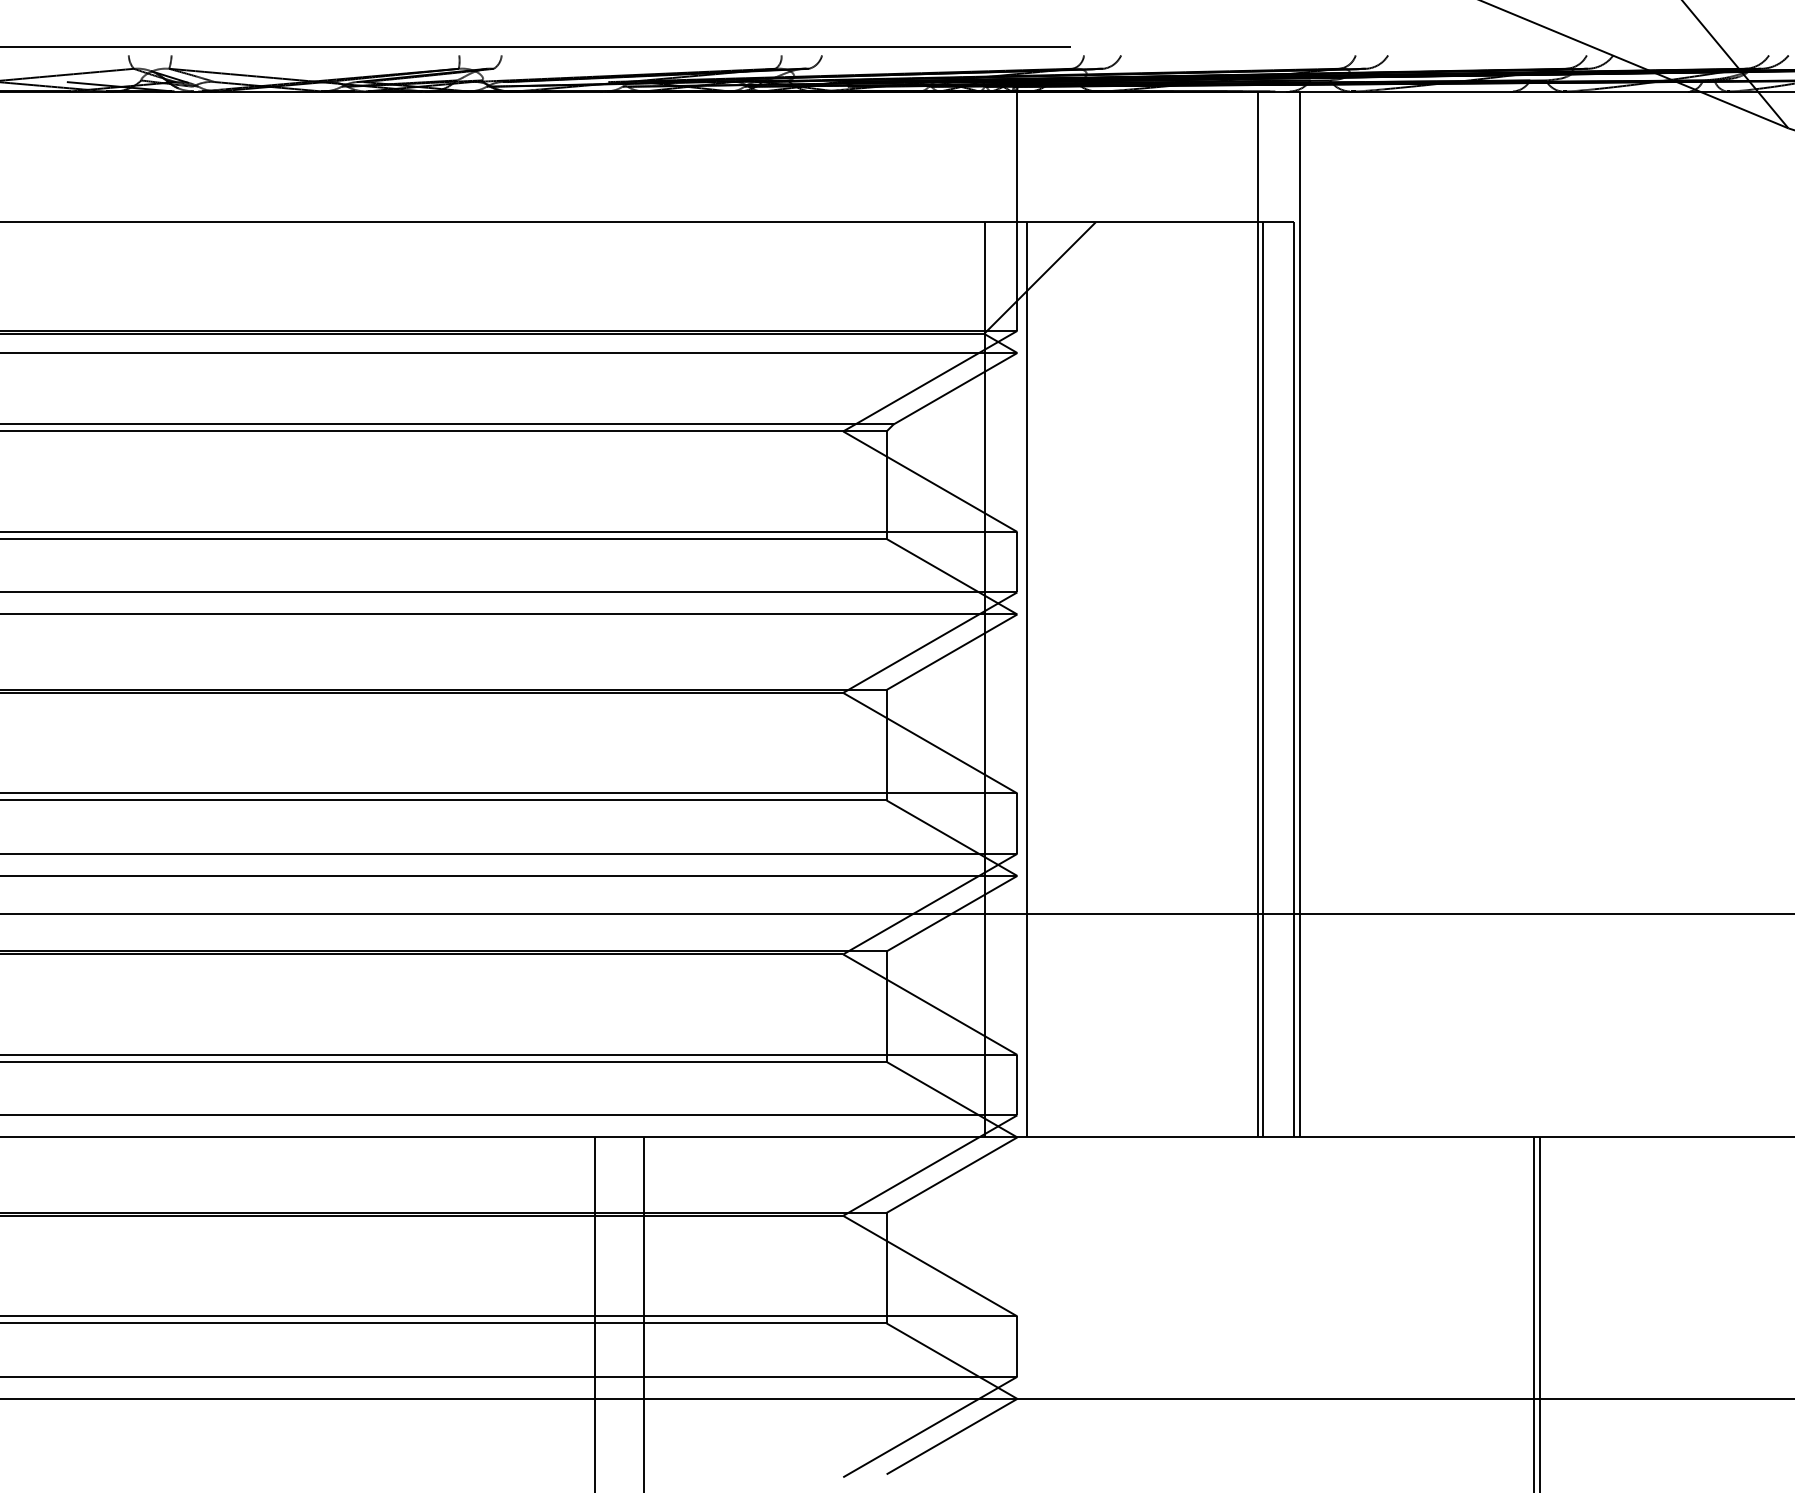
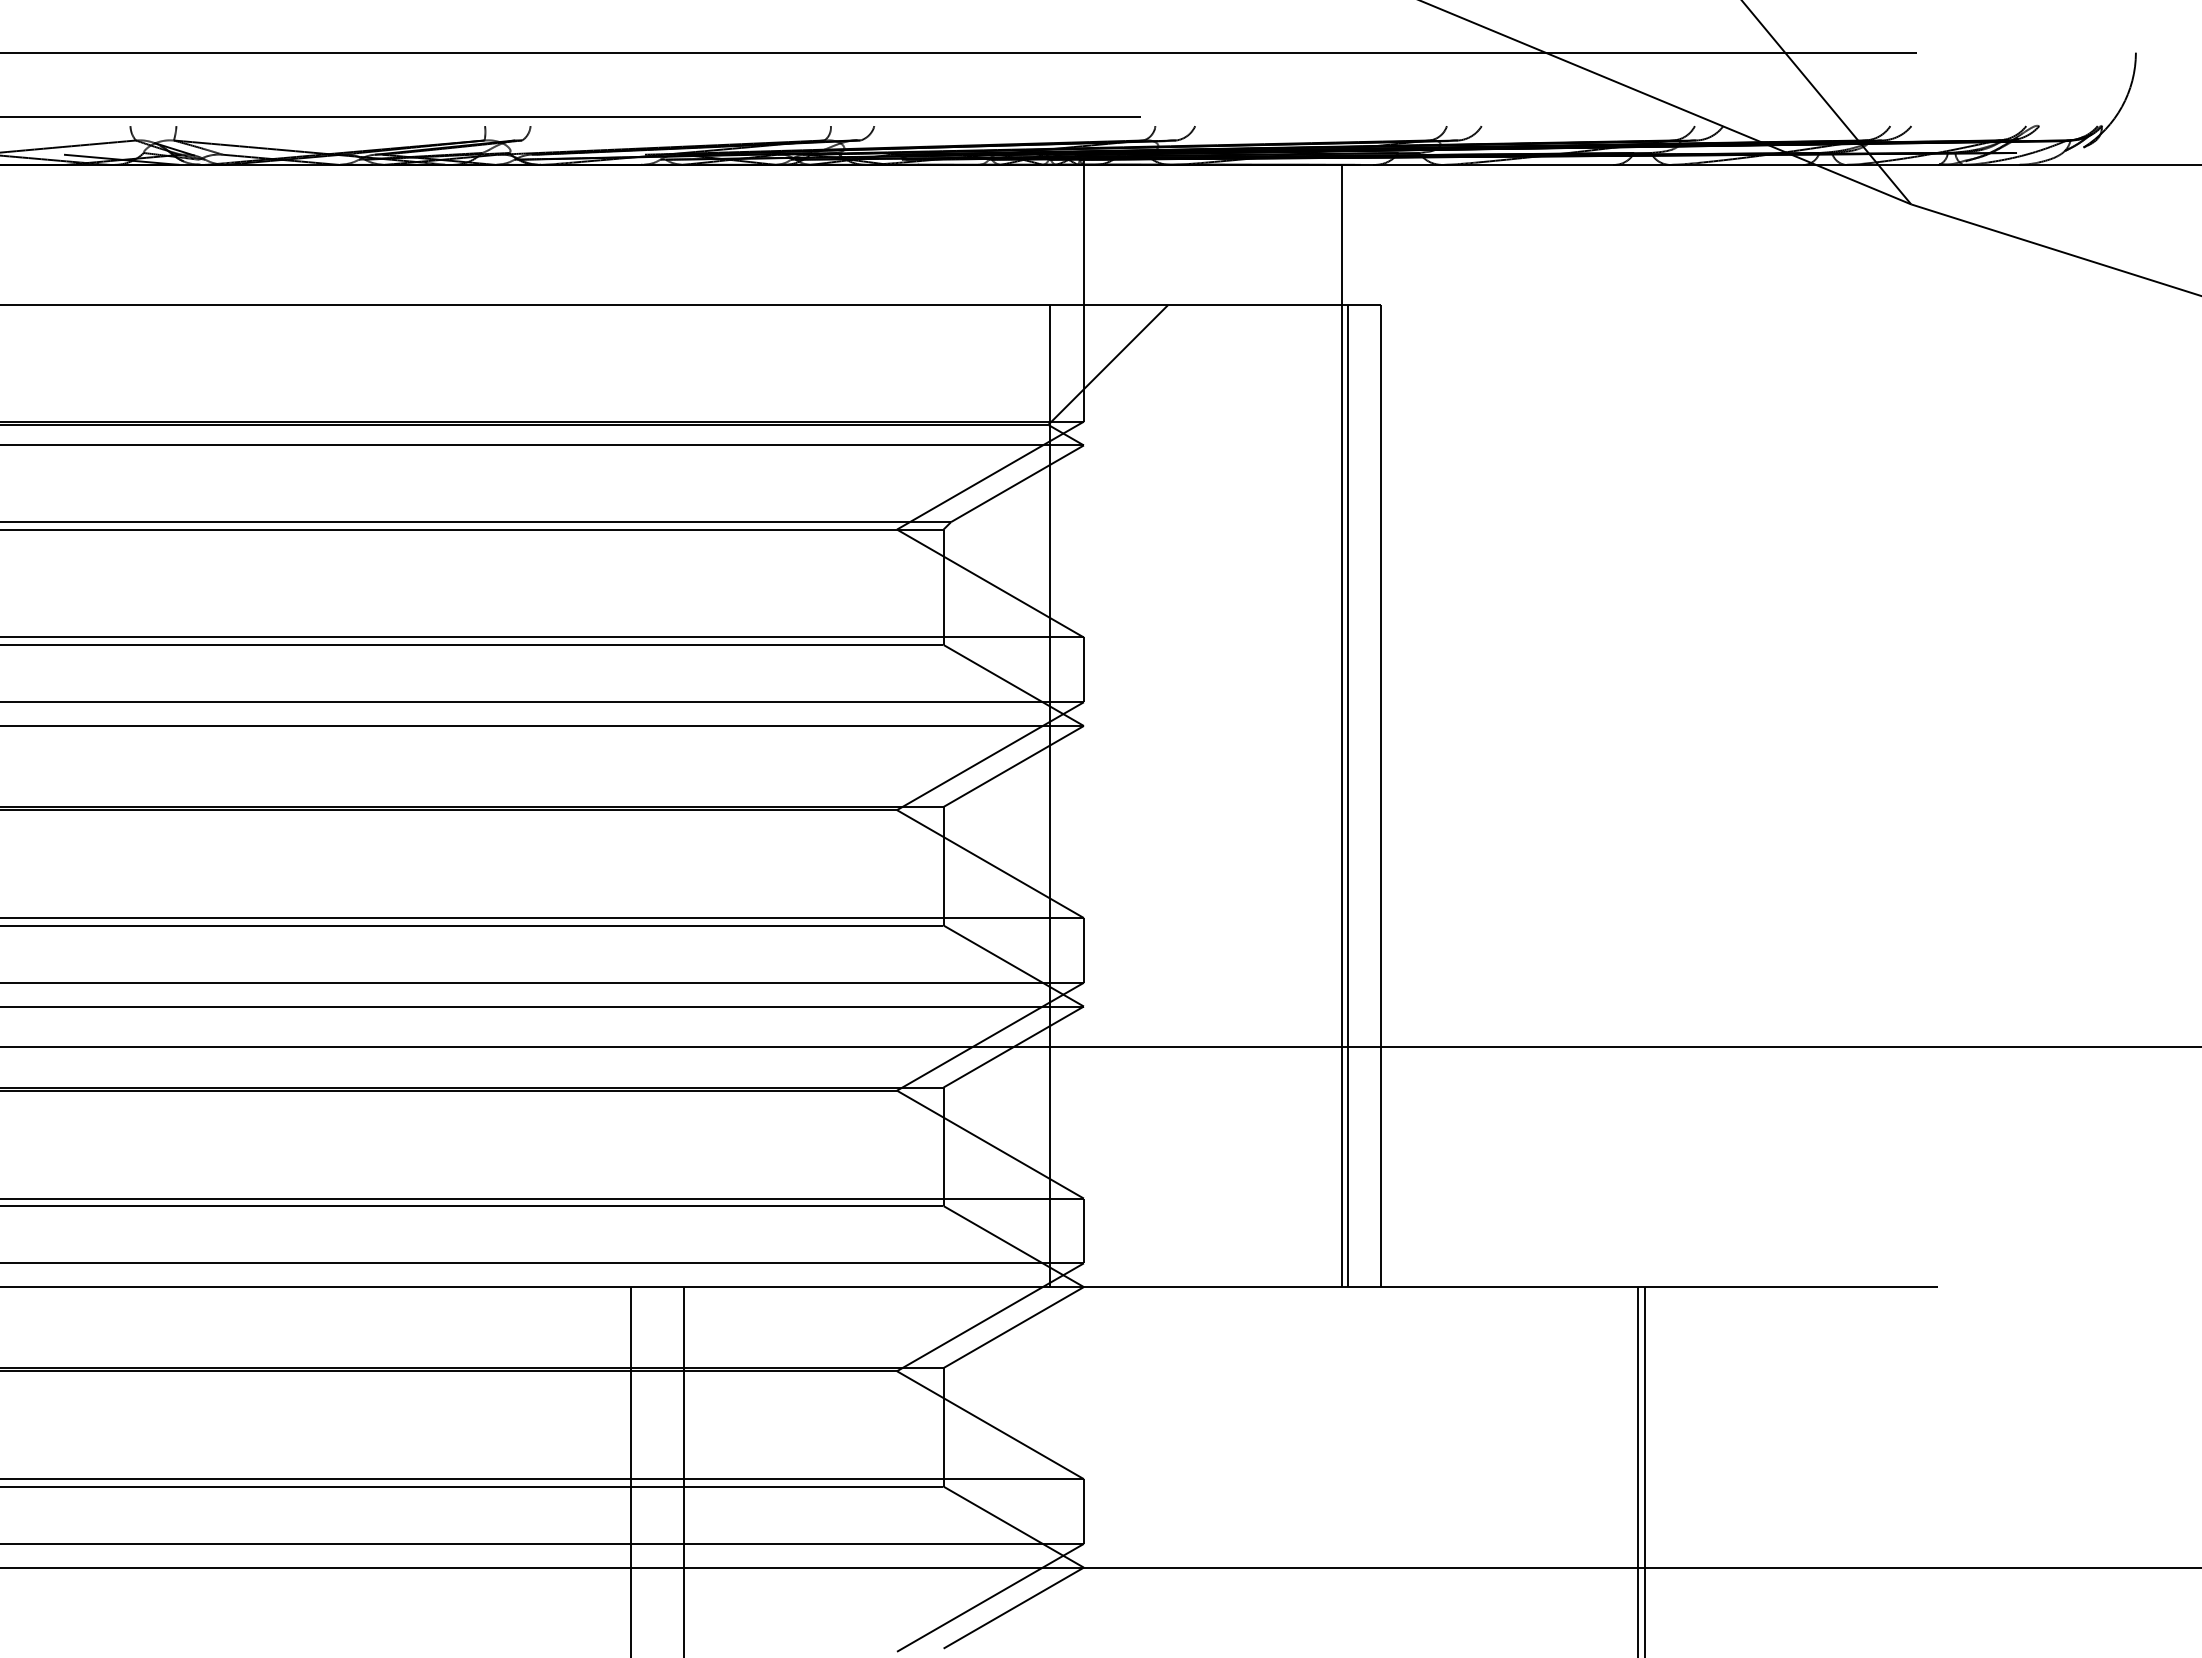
line: (1300, 614) -> (1387, 725), removed
line: (1027, 680) -> (1094, 796), removed

